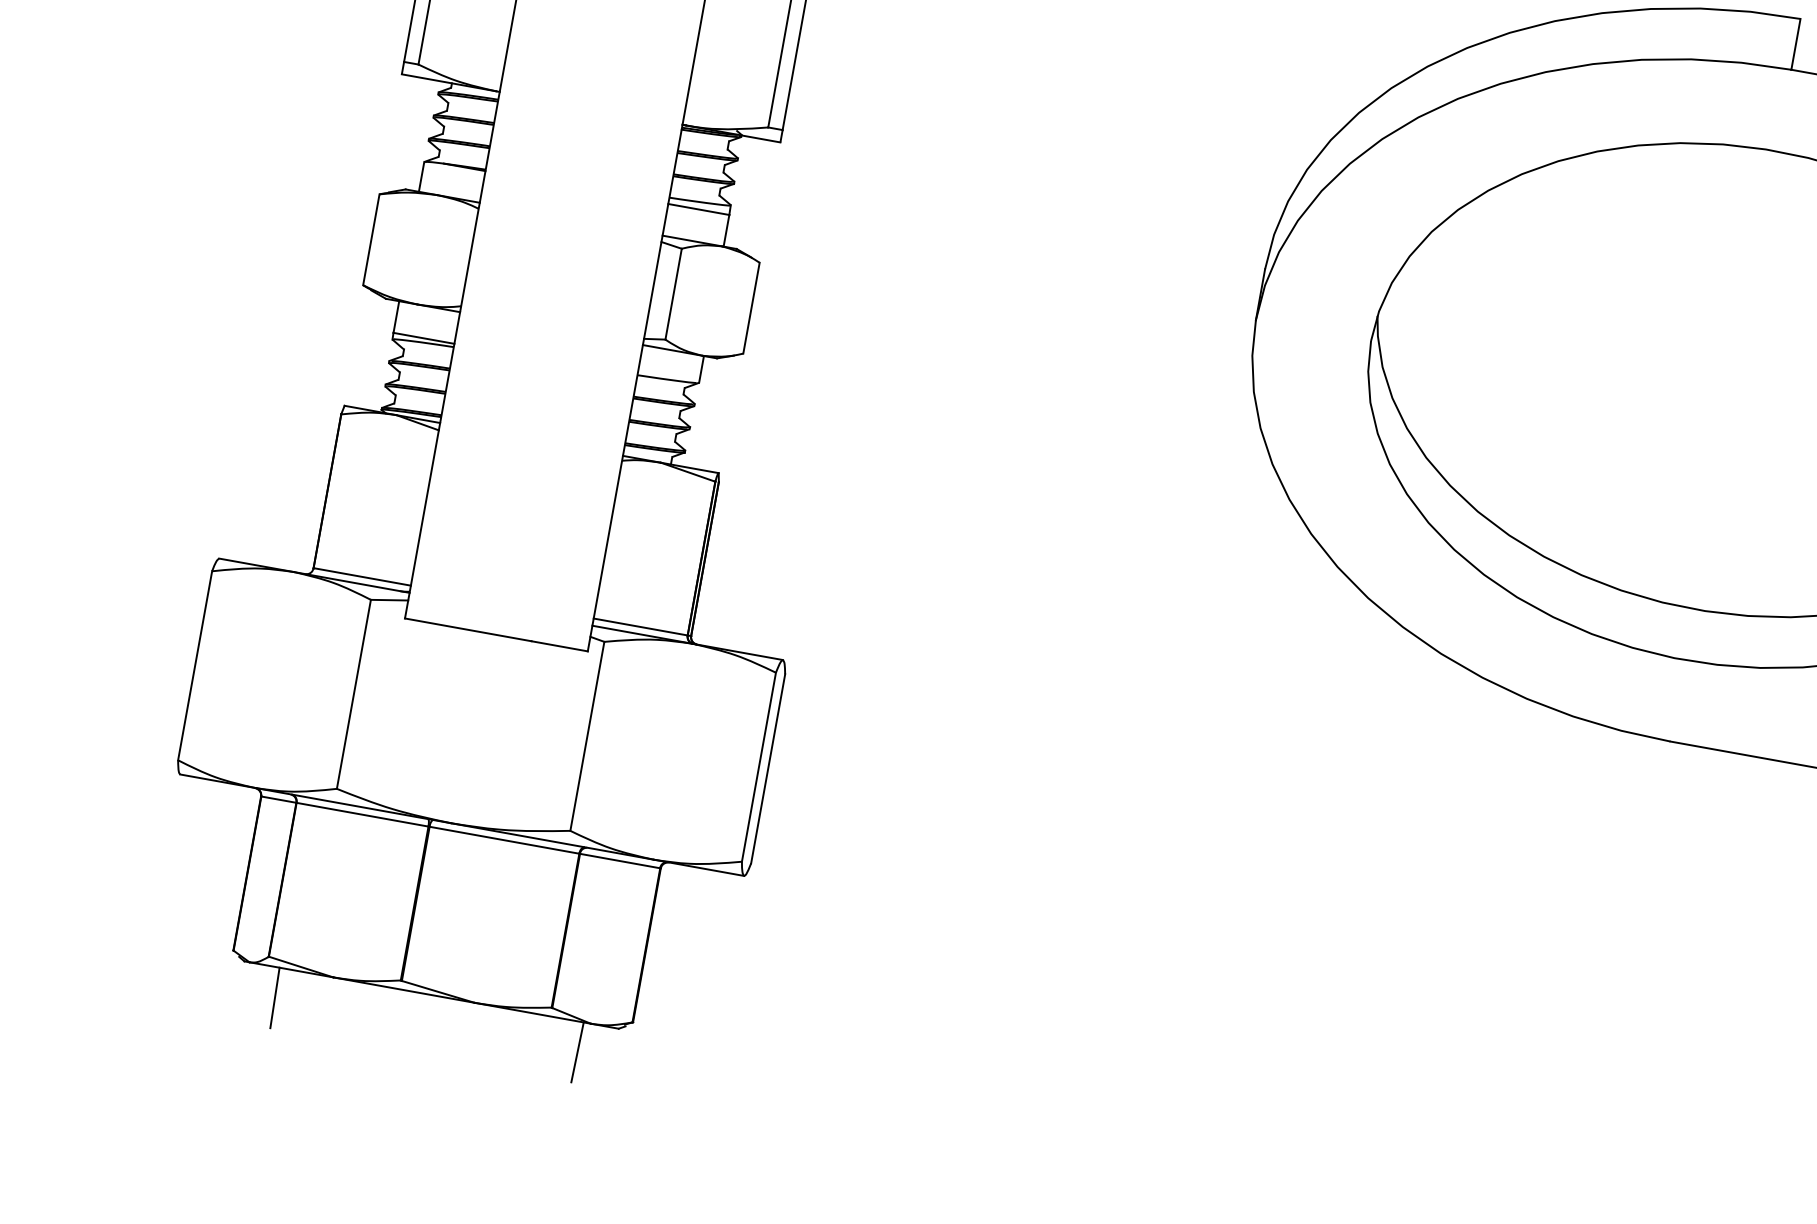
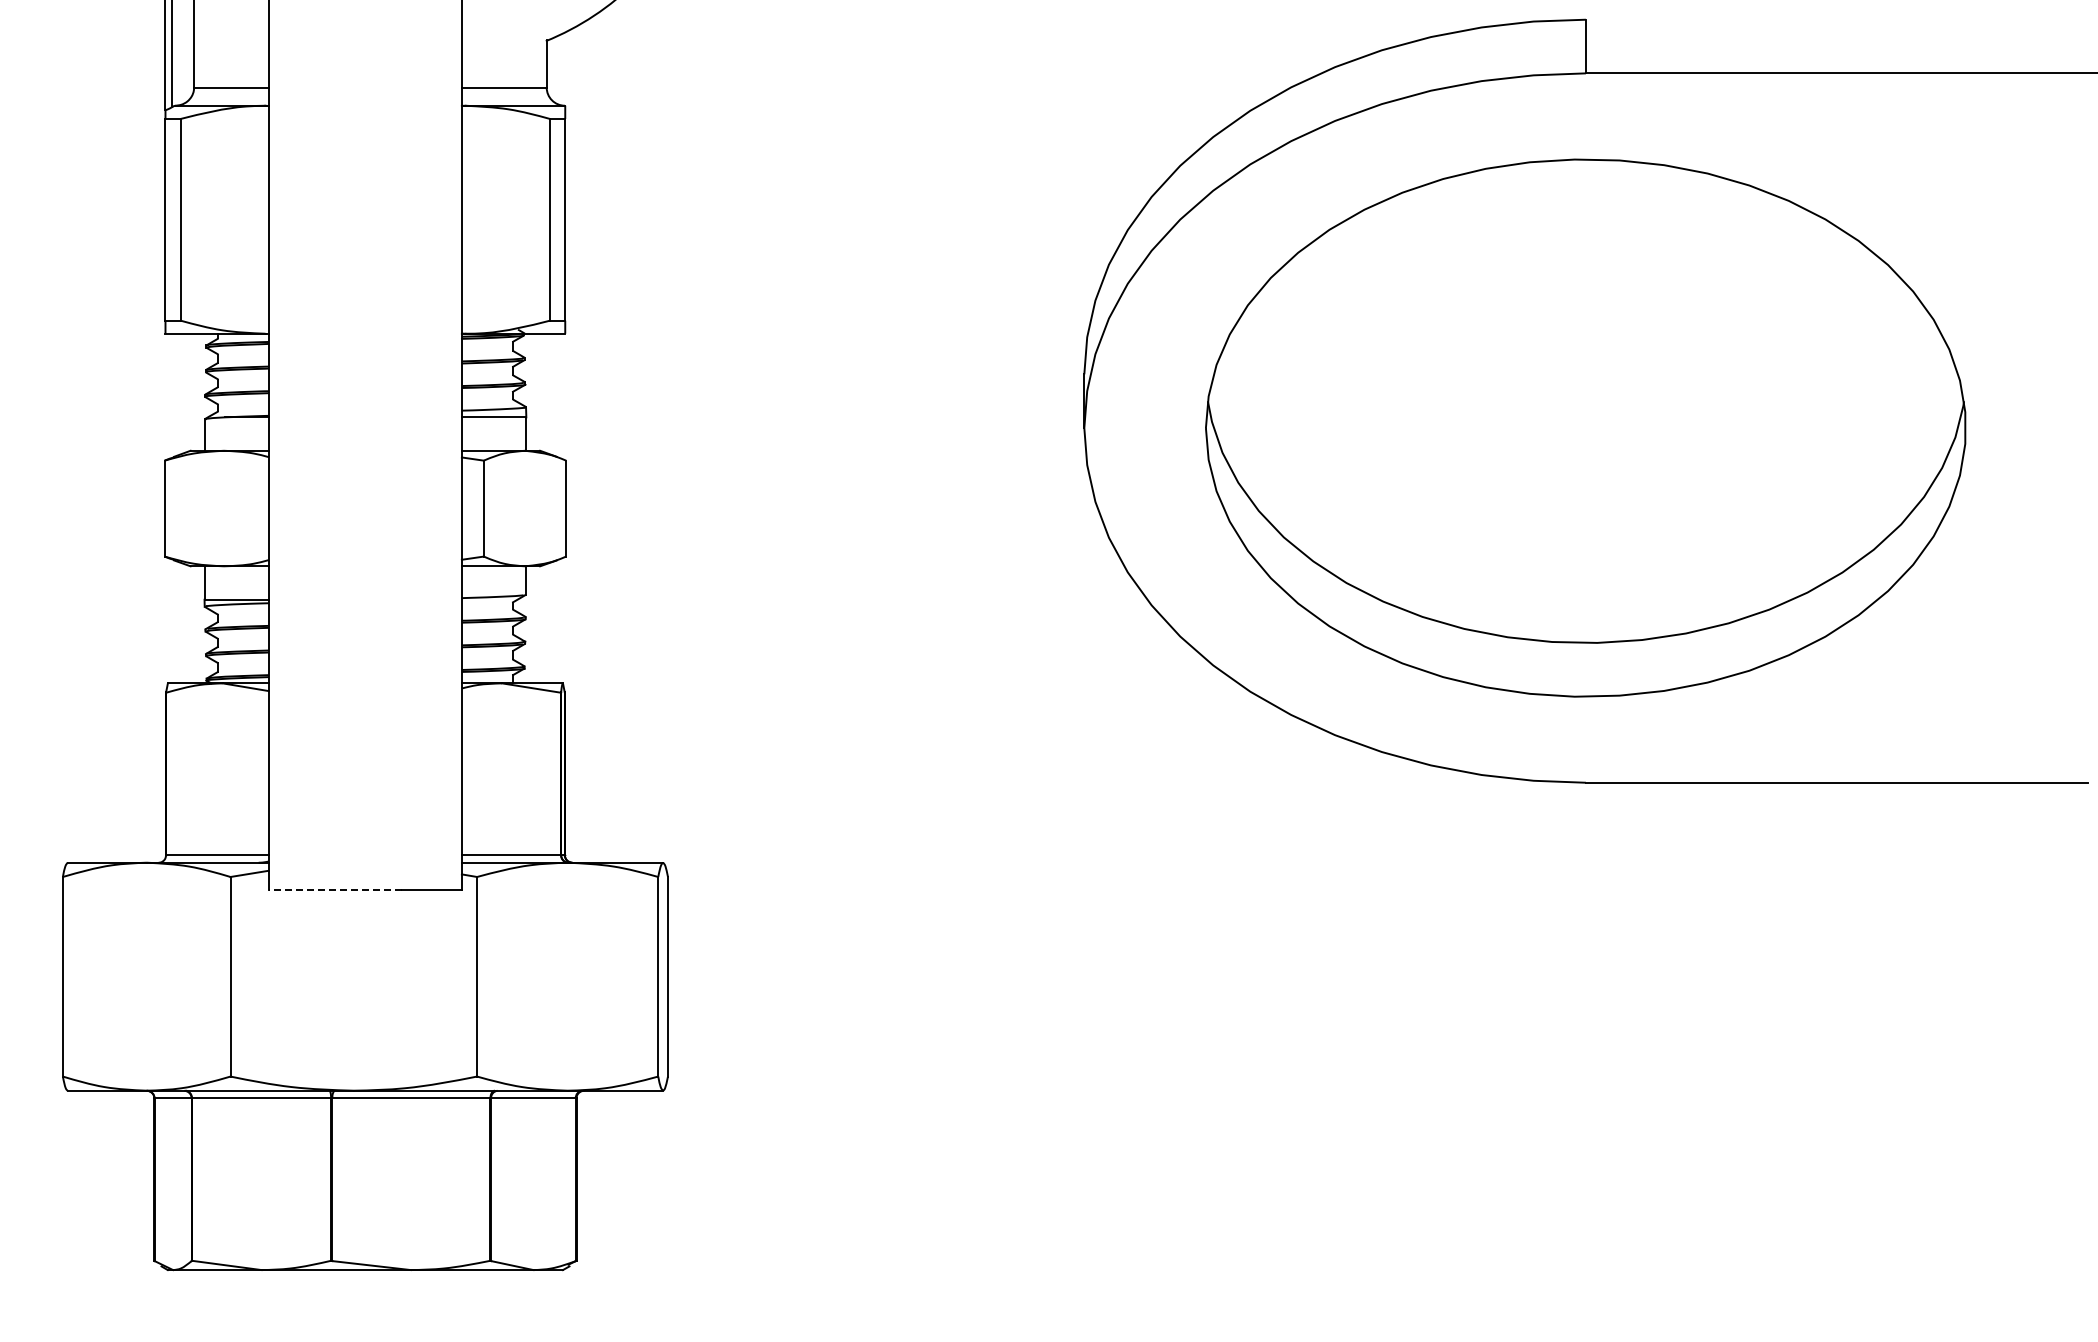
line: (468, 629) -> (335, 889), solid -> dashed
line: (274, 997) -> (205, 1301), removed
line: (577, 1052) -> (525, 1301), removed

